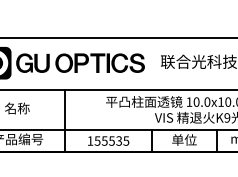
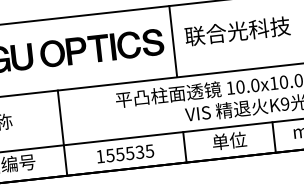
line: (151, 63) -> (172, 40), added

